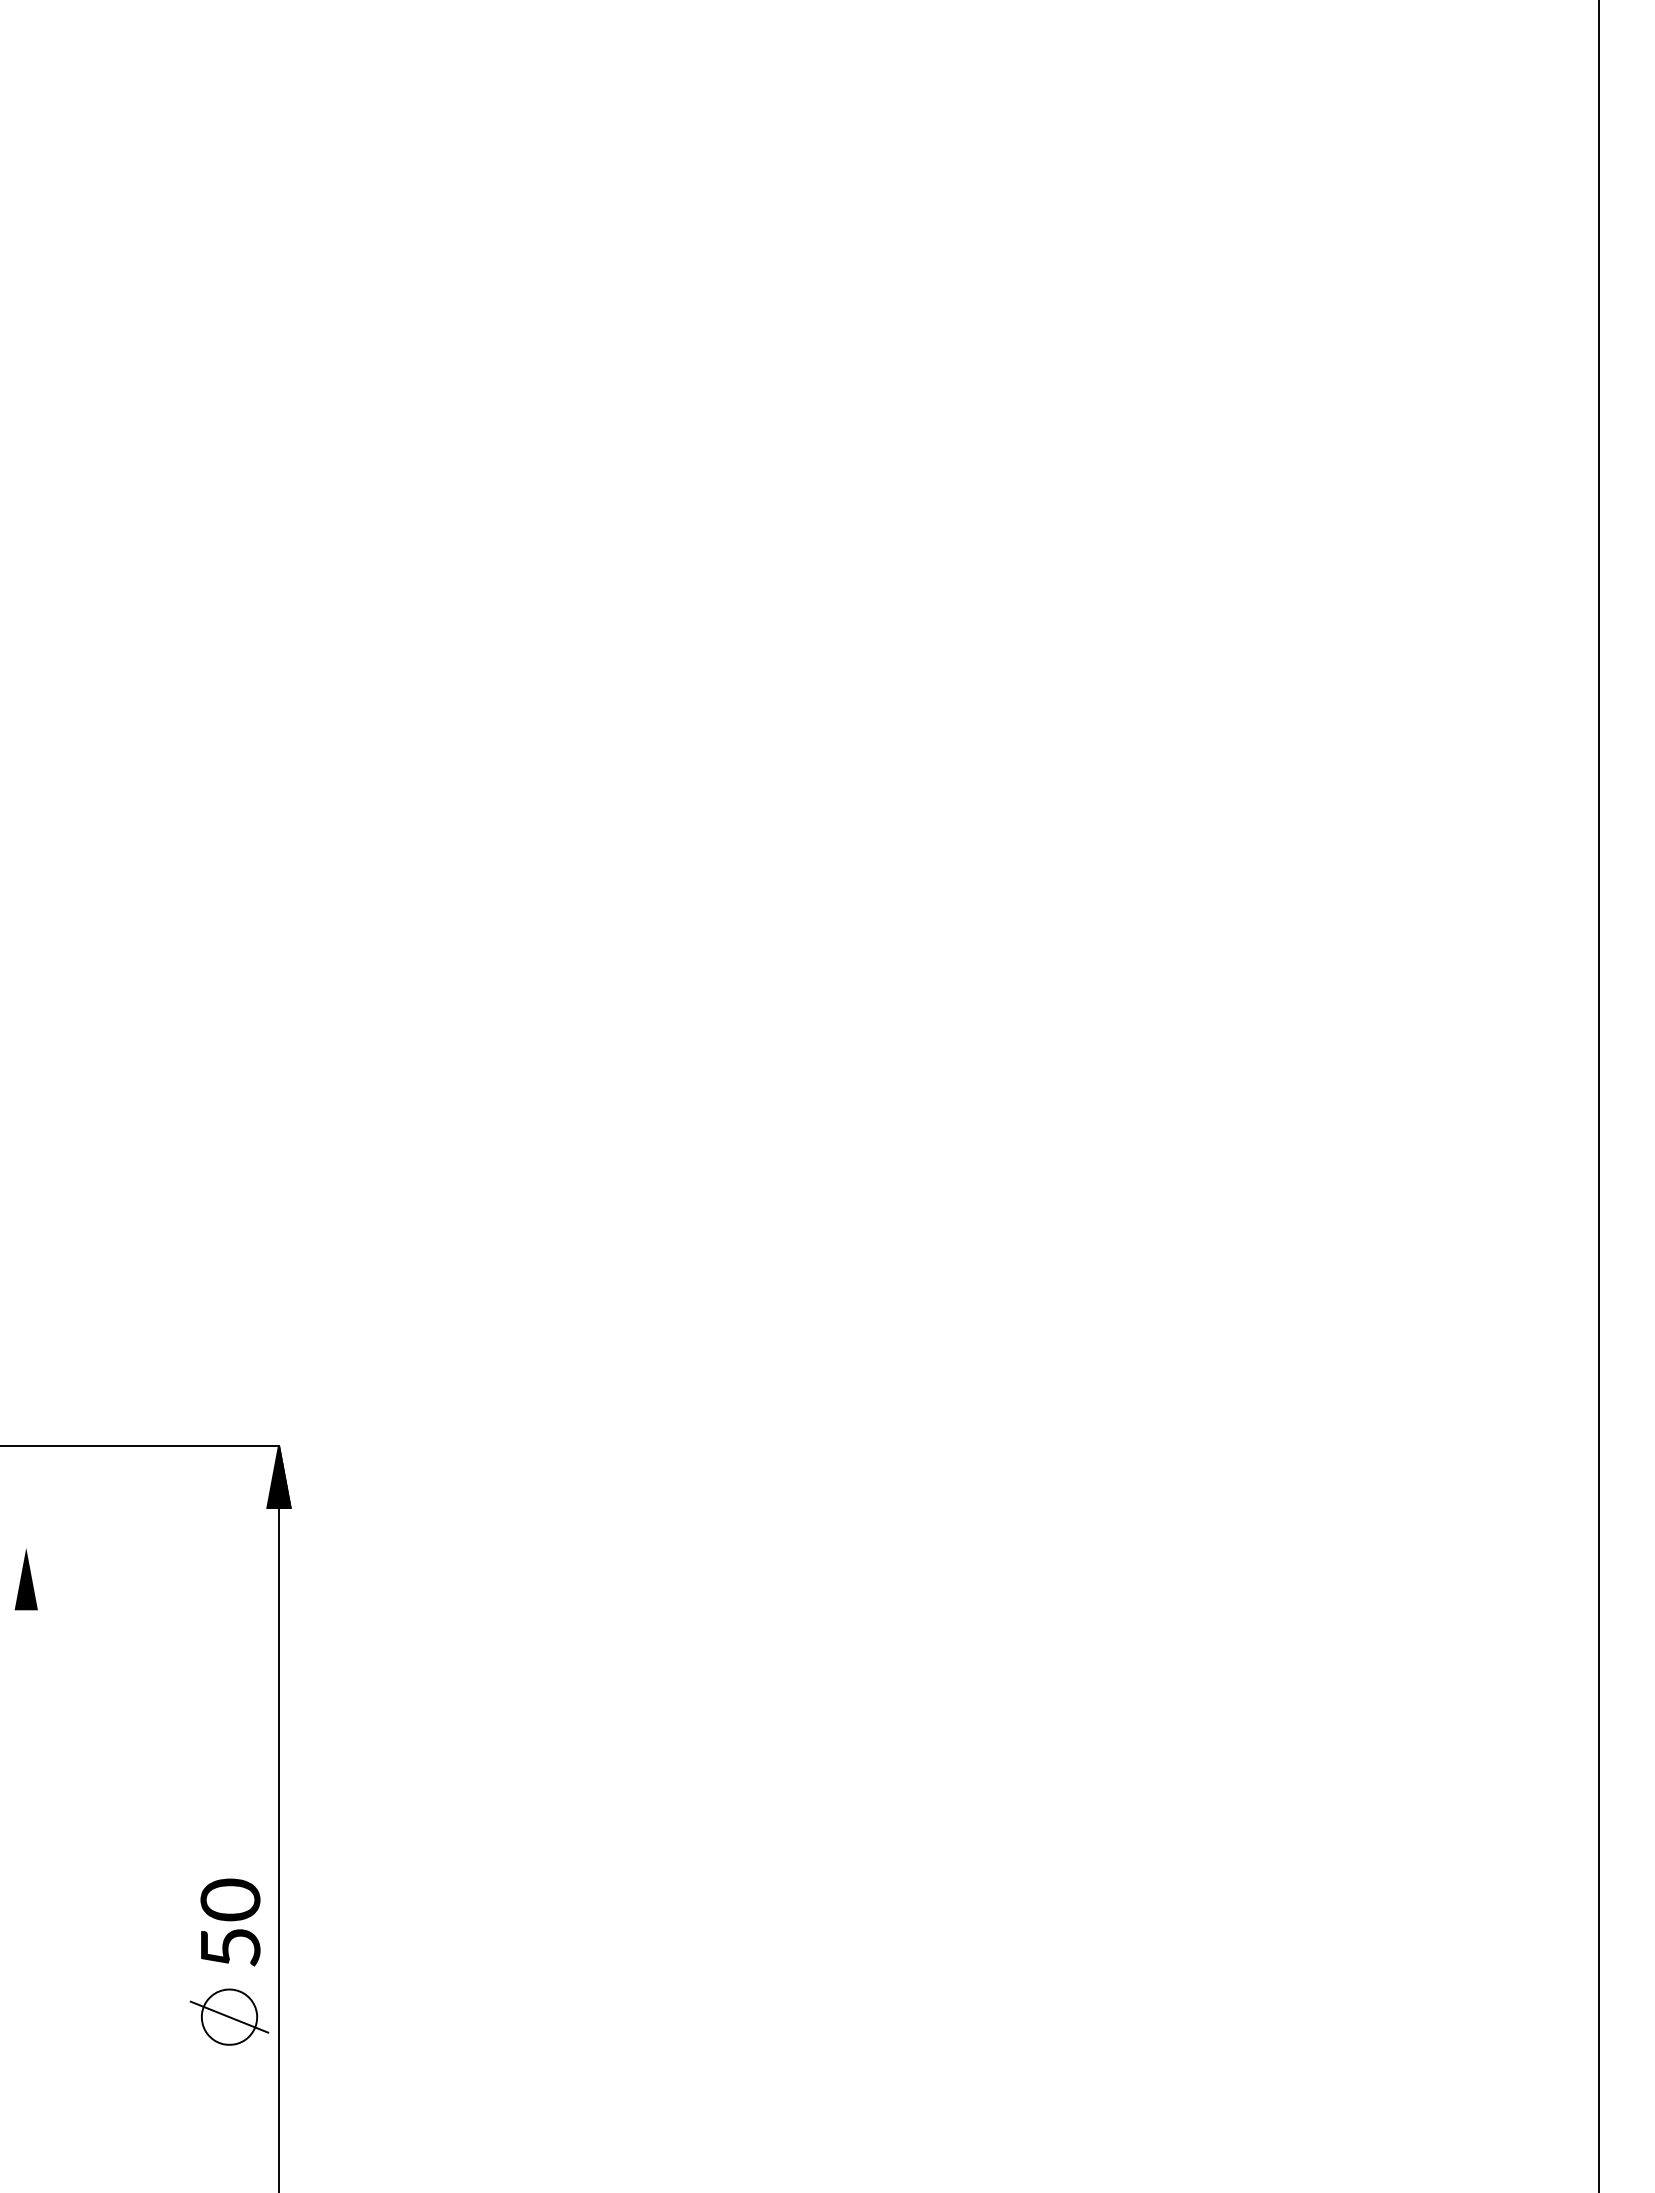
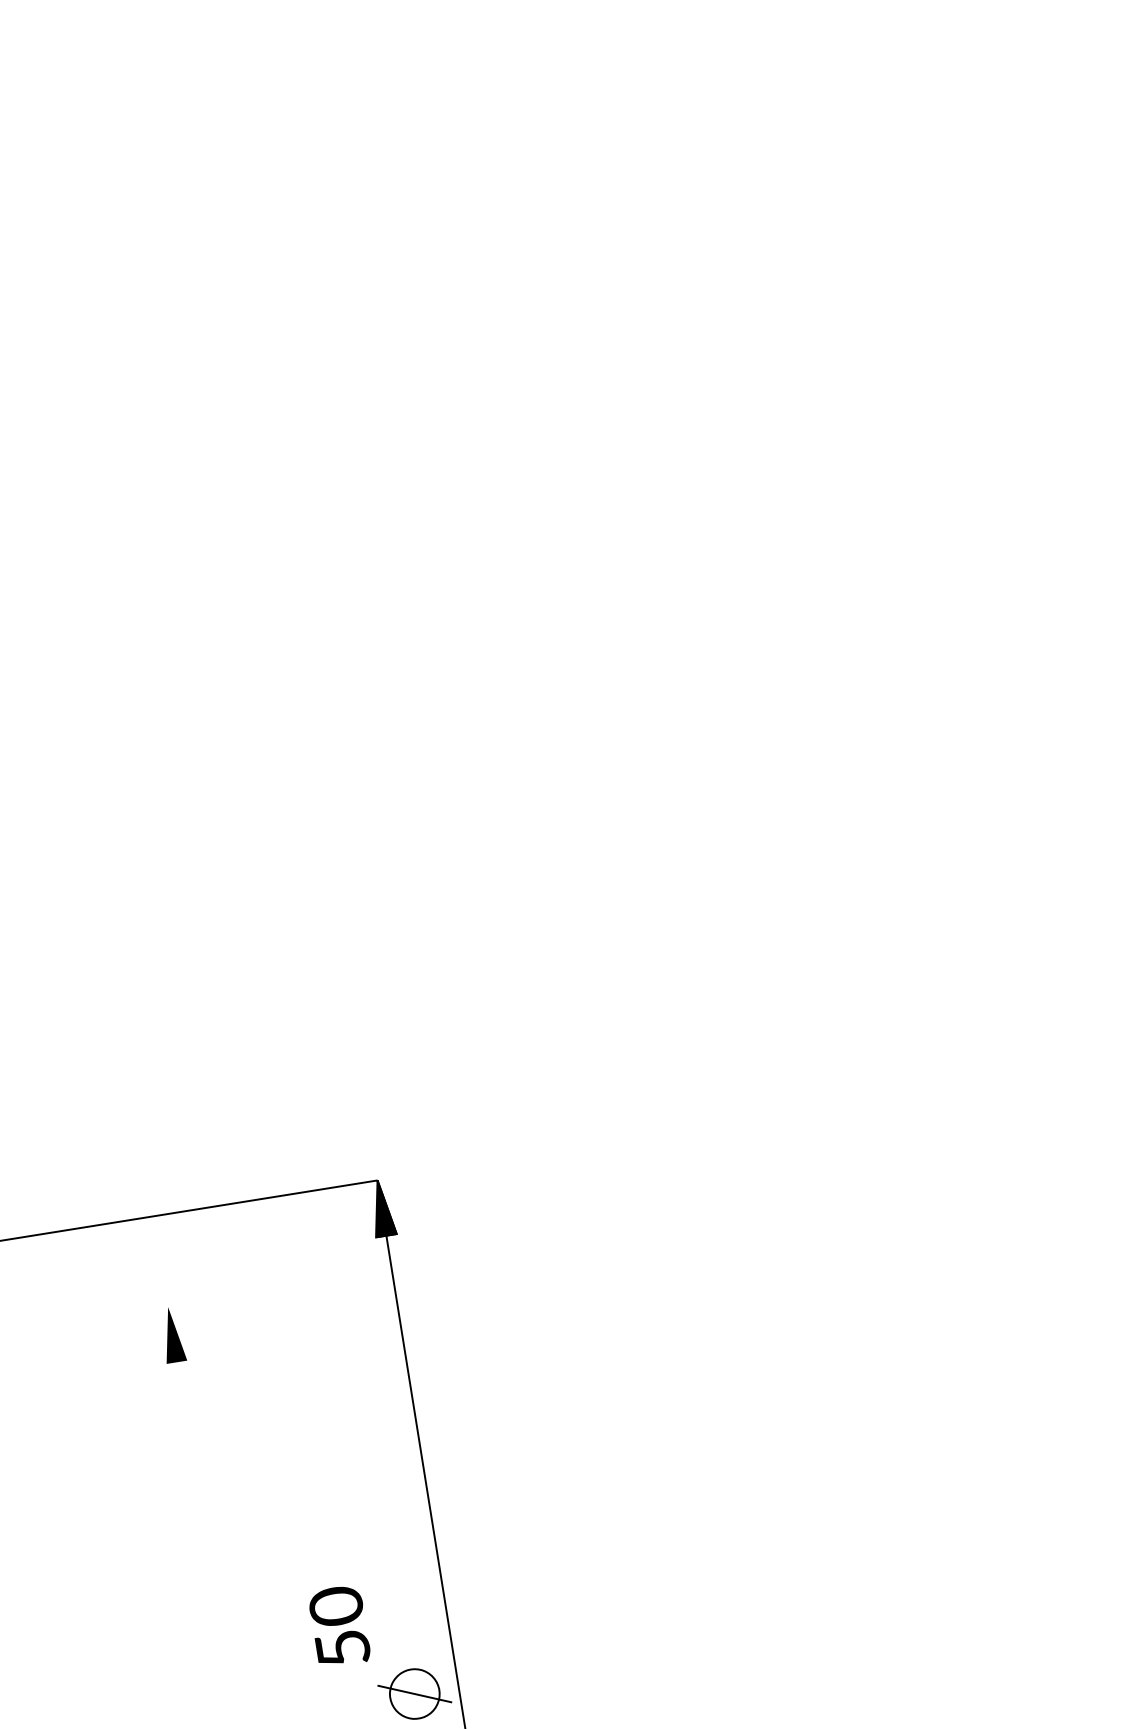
text: (230, 1922) -> (339, 1626), moved

